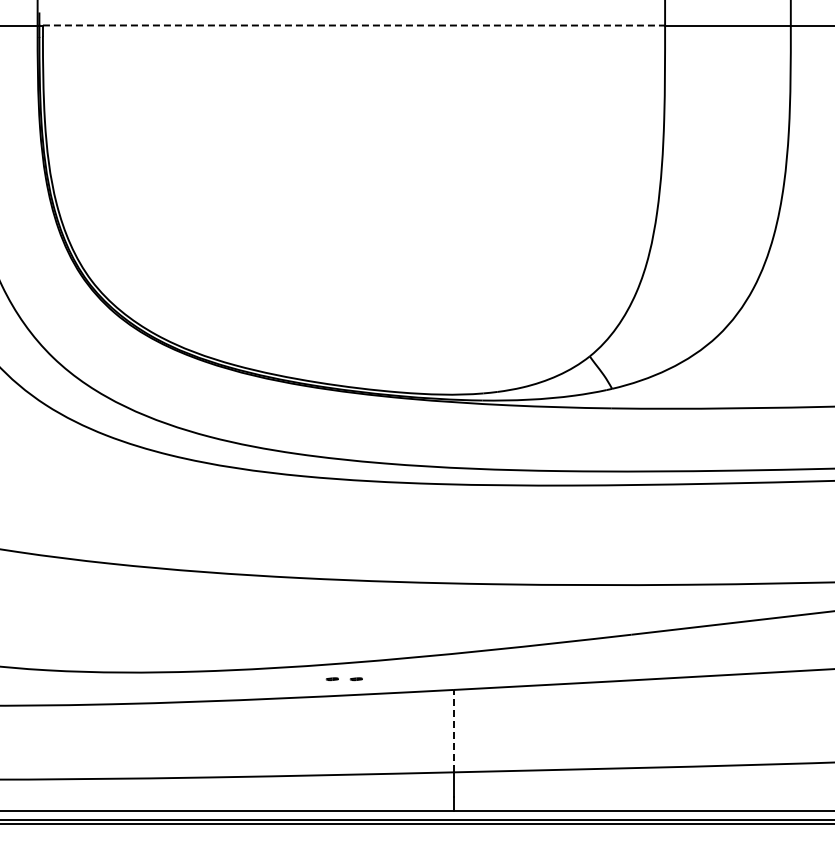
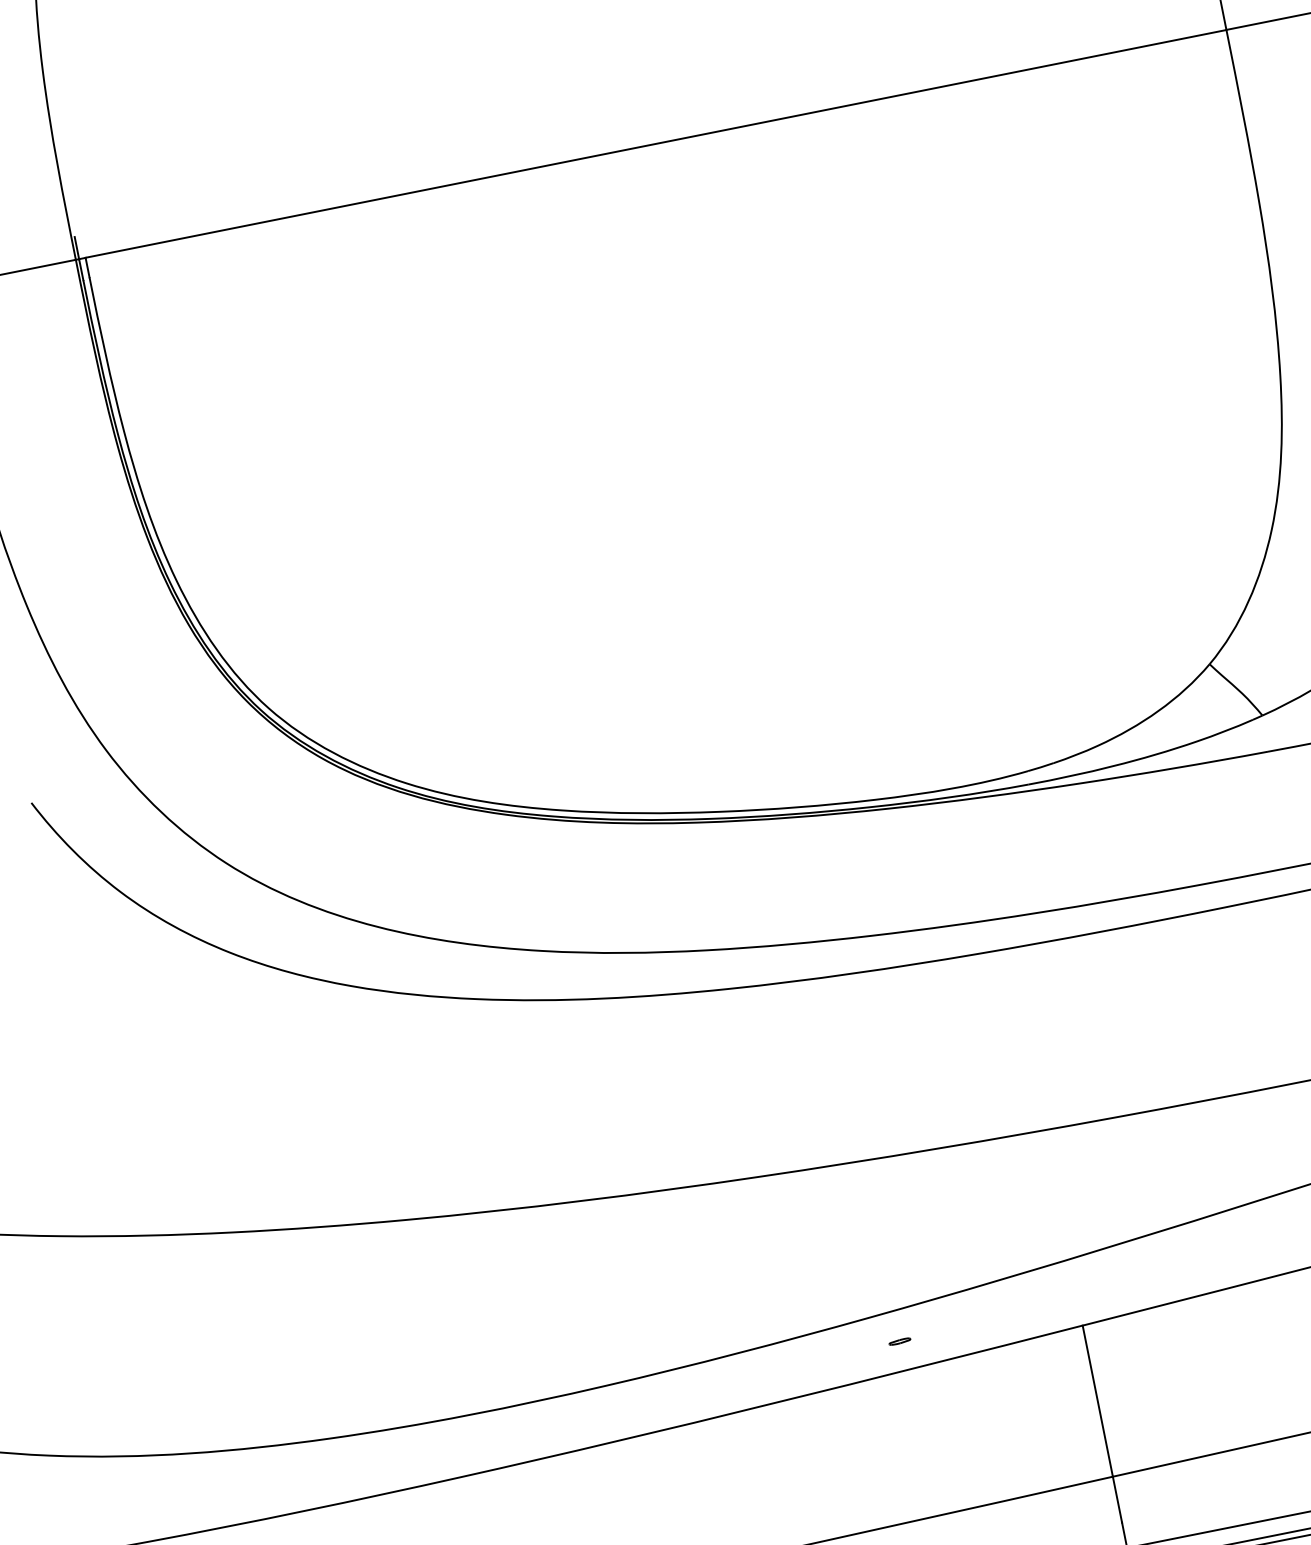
line: (354, 25) -> (656, 143), dashed -> solid
part: (331, 679) -> (854, 1351), removed
line: (453, 730) -> (1096, 1400), dashed -> solid

